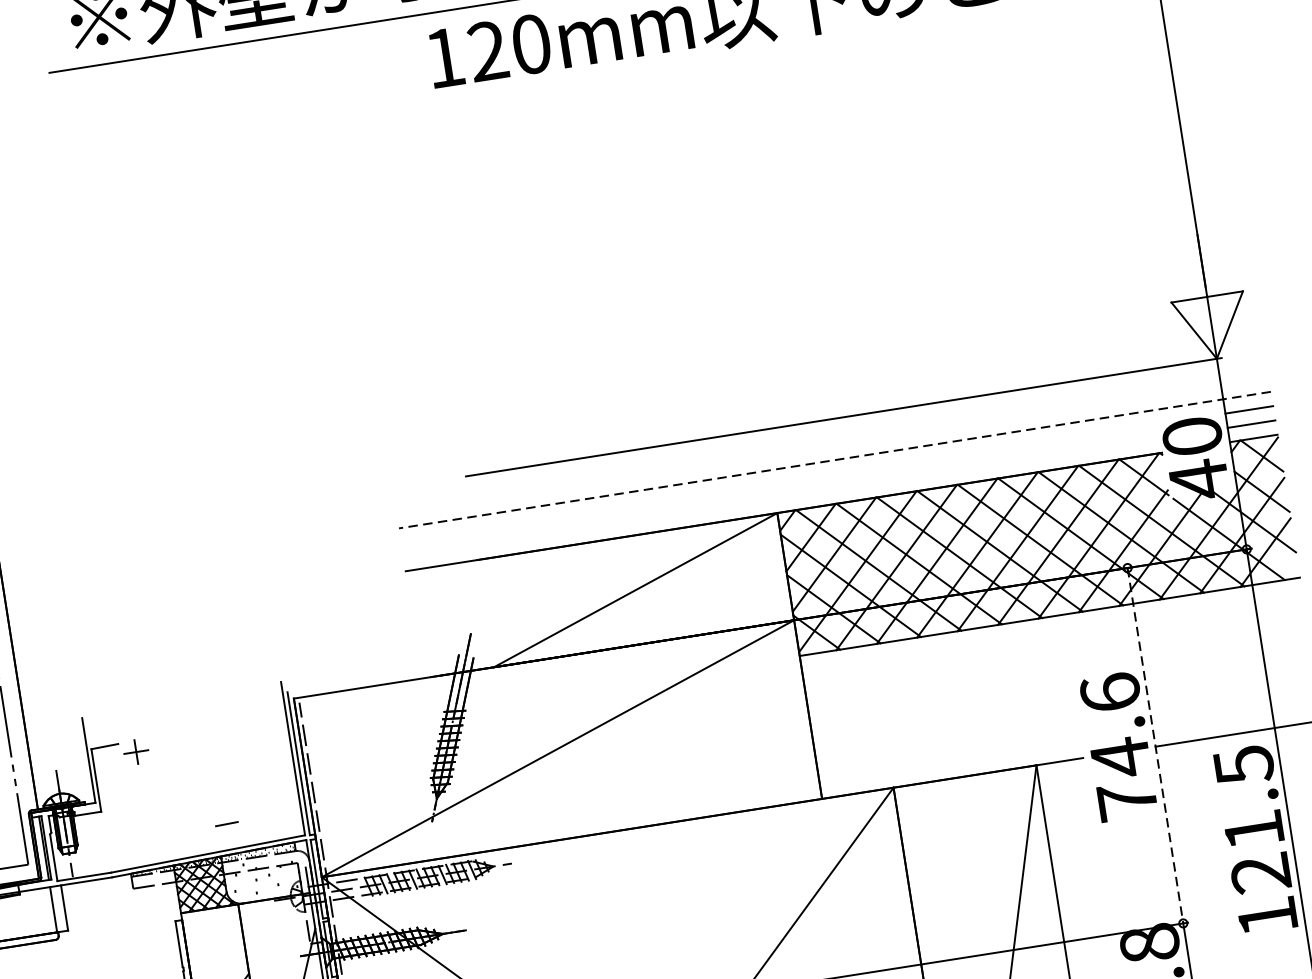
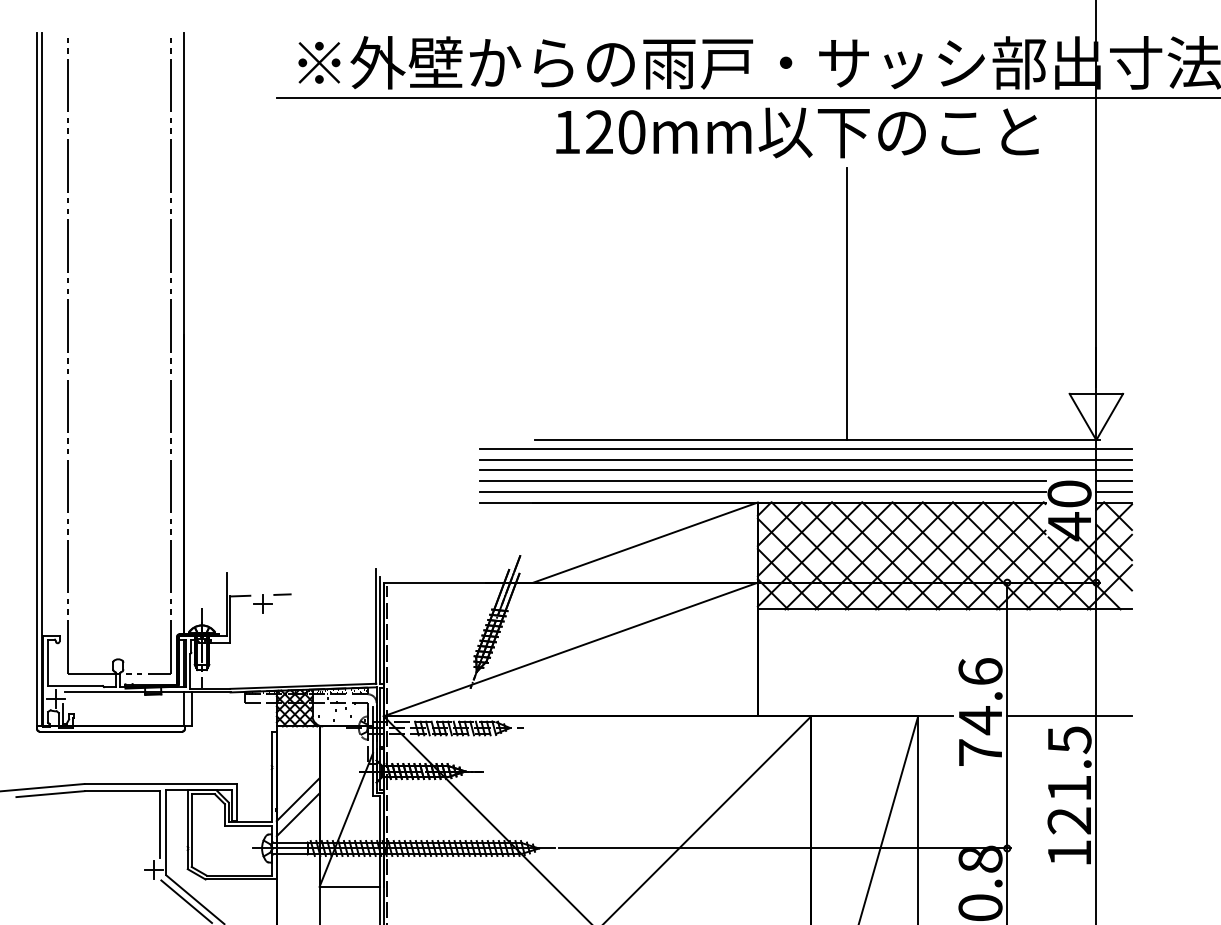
line: (854, 229) -> (846, 304), added
line: (829, 432) -> (805, 449), added
line: (832, 445) -> (805, 459), added
line: (834, 460) -> (805, 470), dashed -> solid
line: (779, 483) -> (762, 481), added
line: (781, 497) -> (762, 491), added
line: (1155, 745) -> (1007, 715), dashed -> solid
line: (226, 823) -> (282, 594), moved

